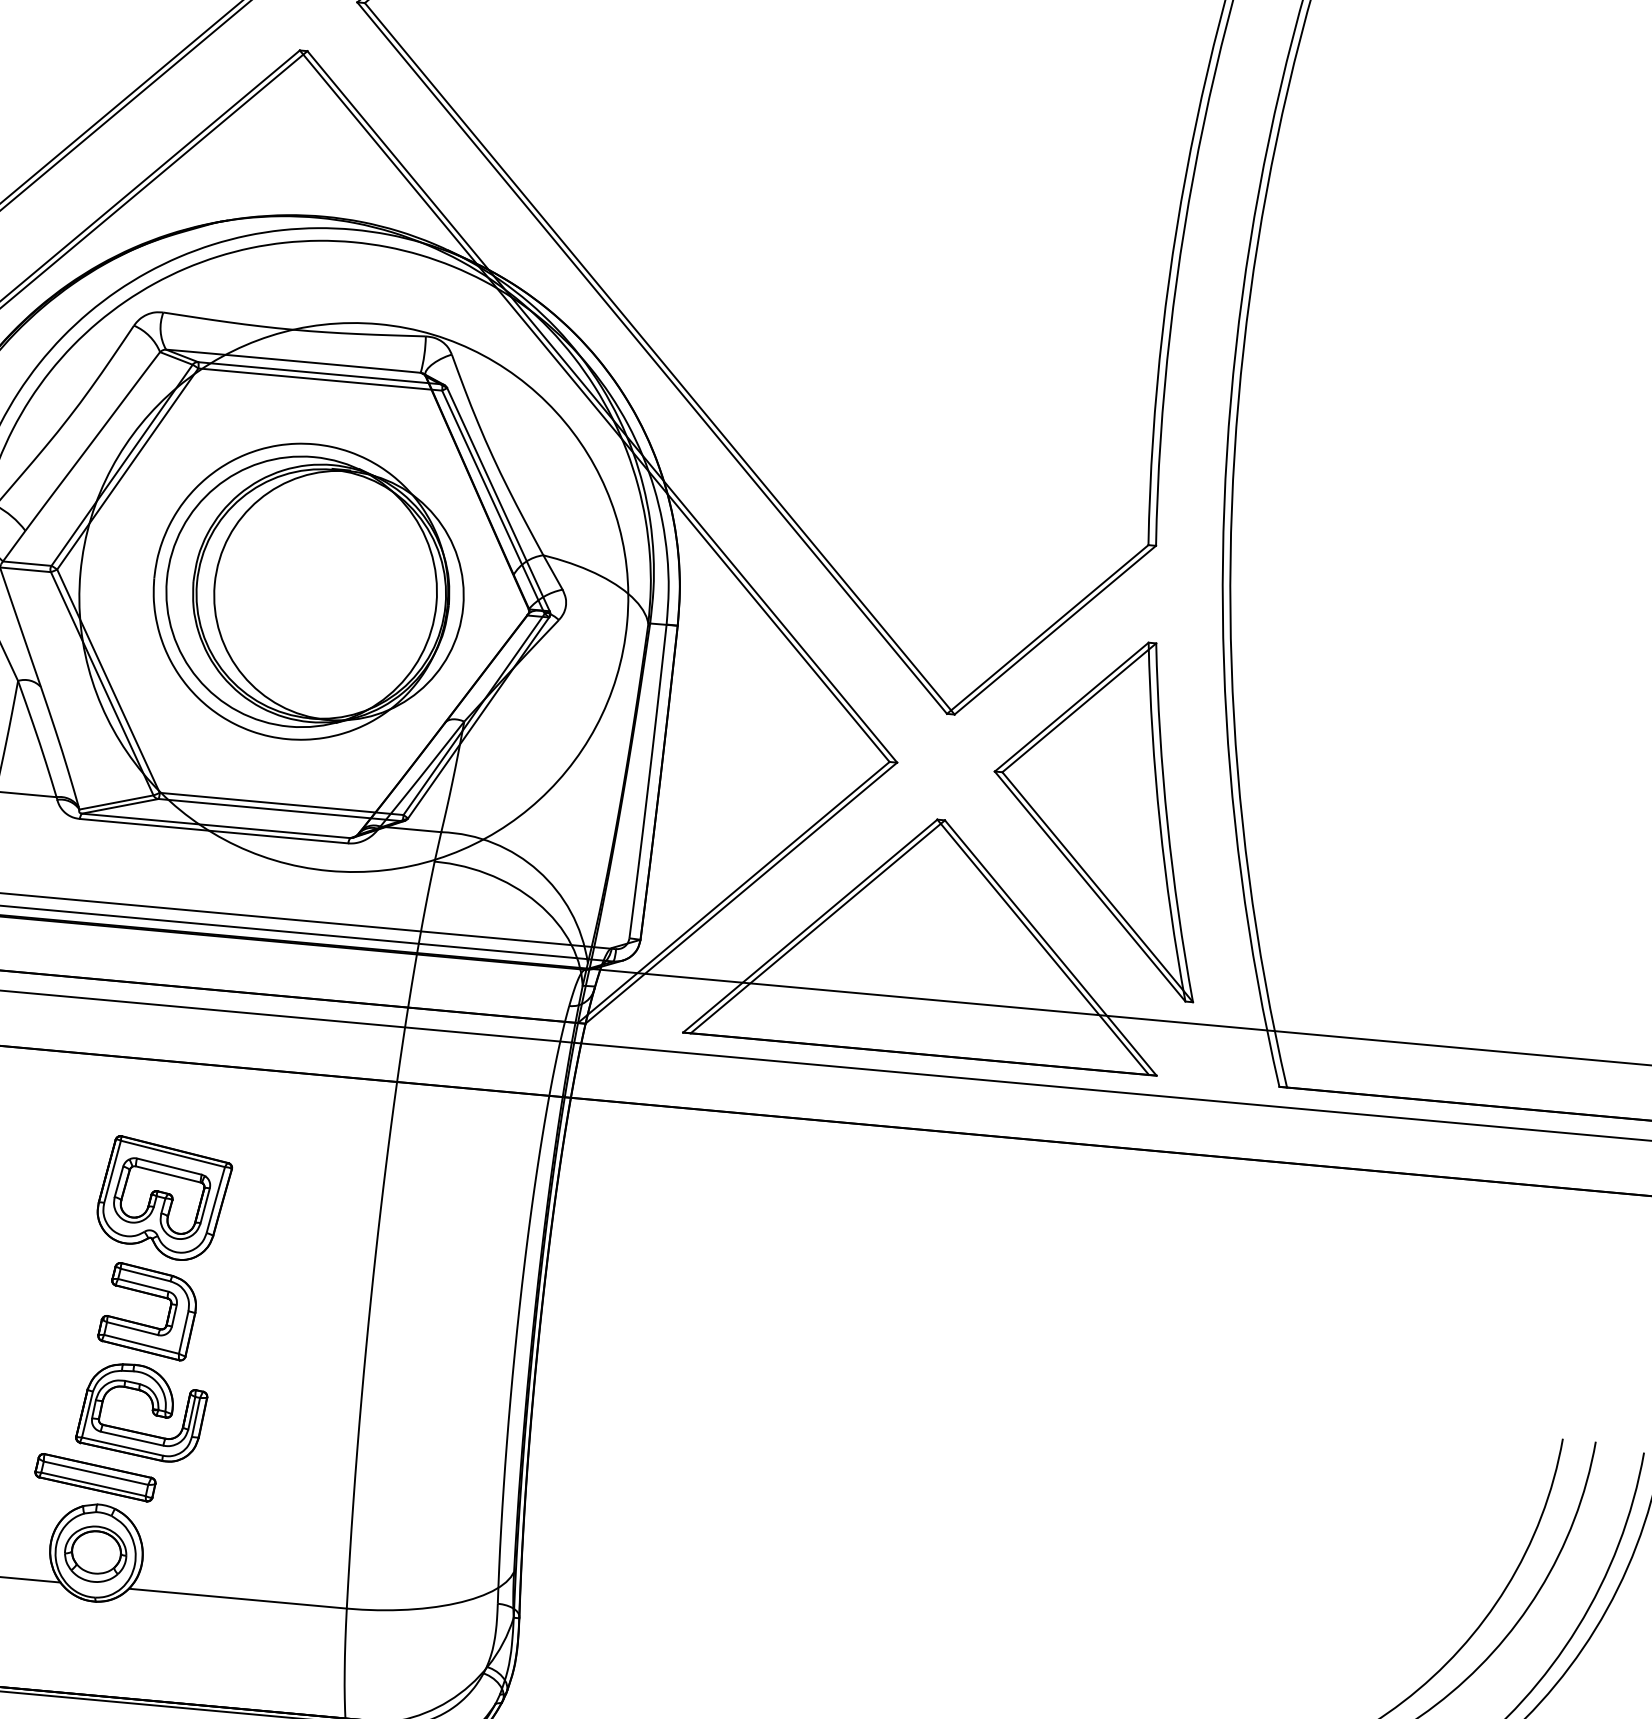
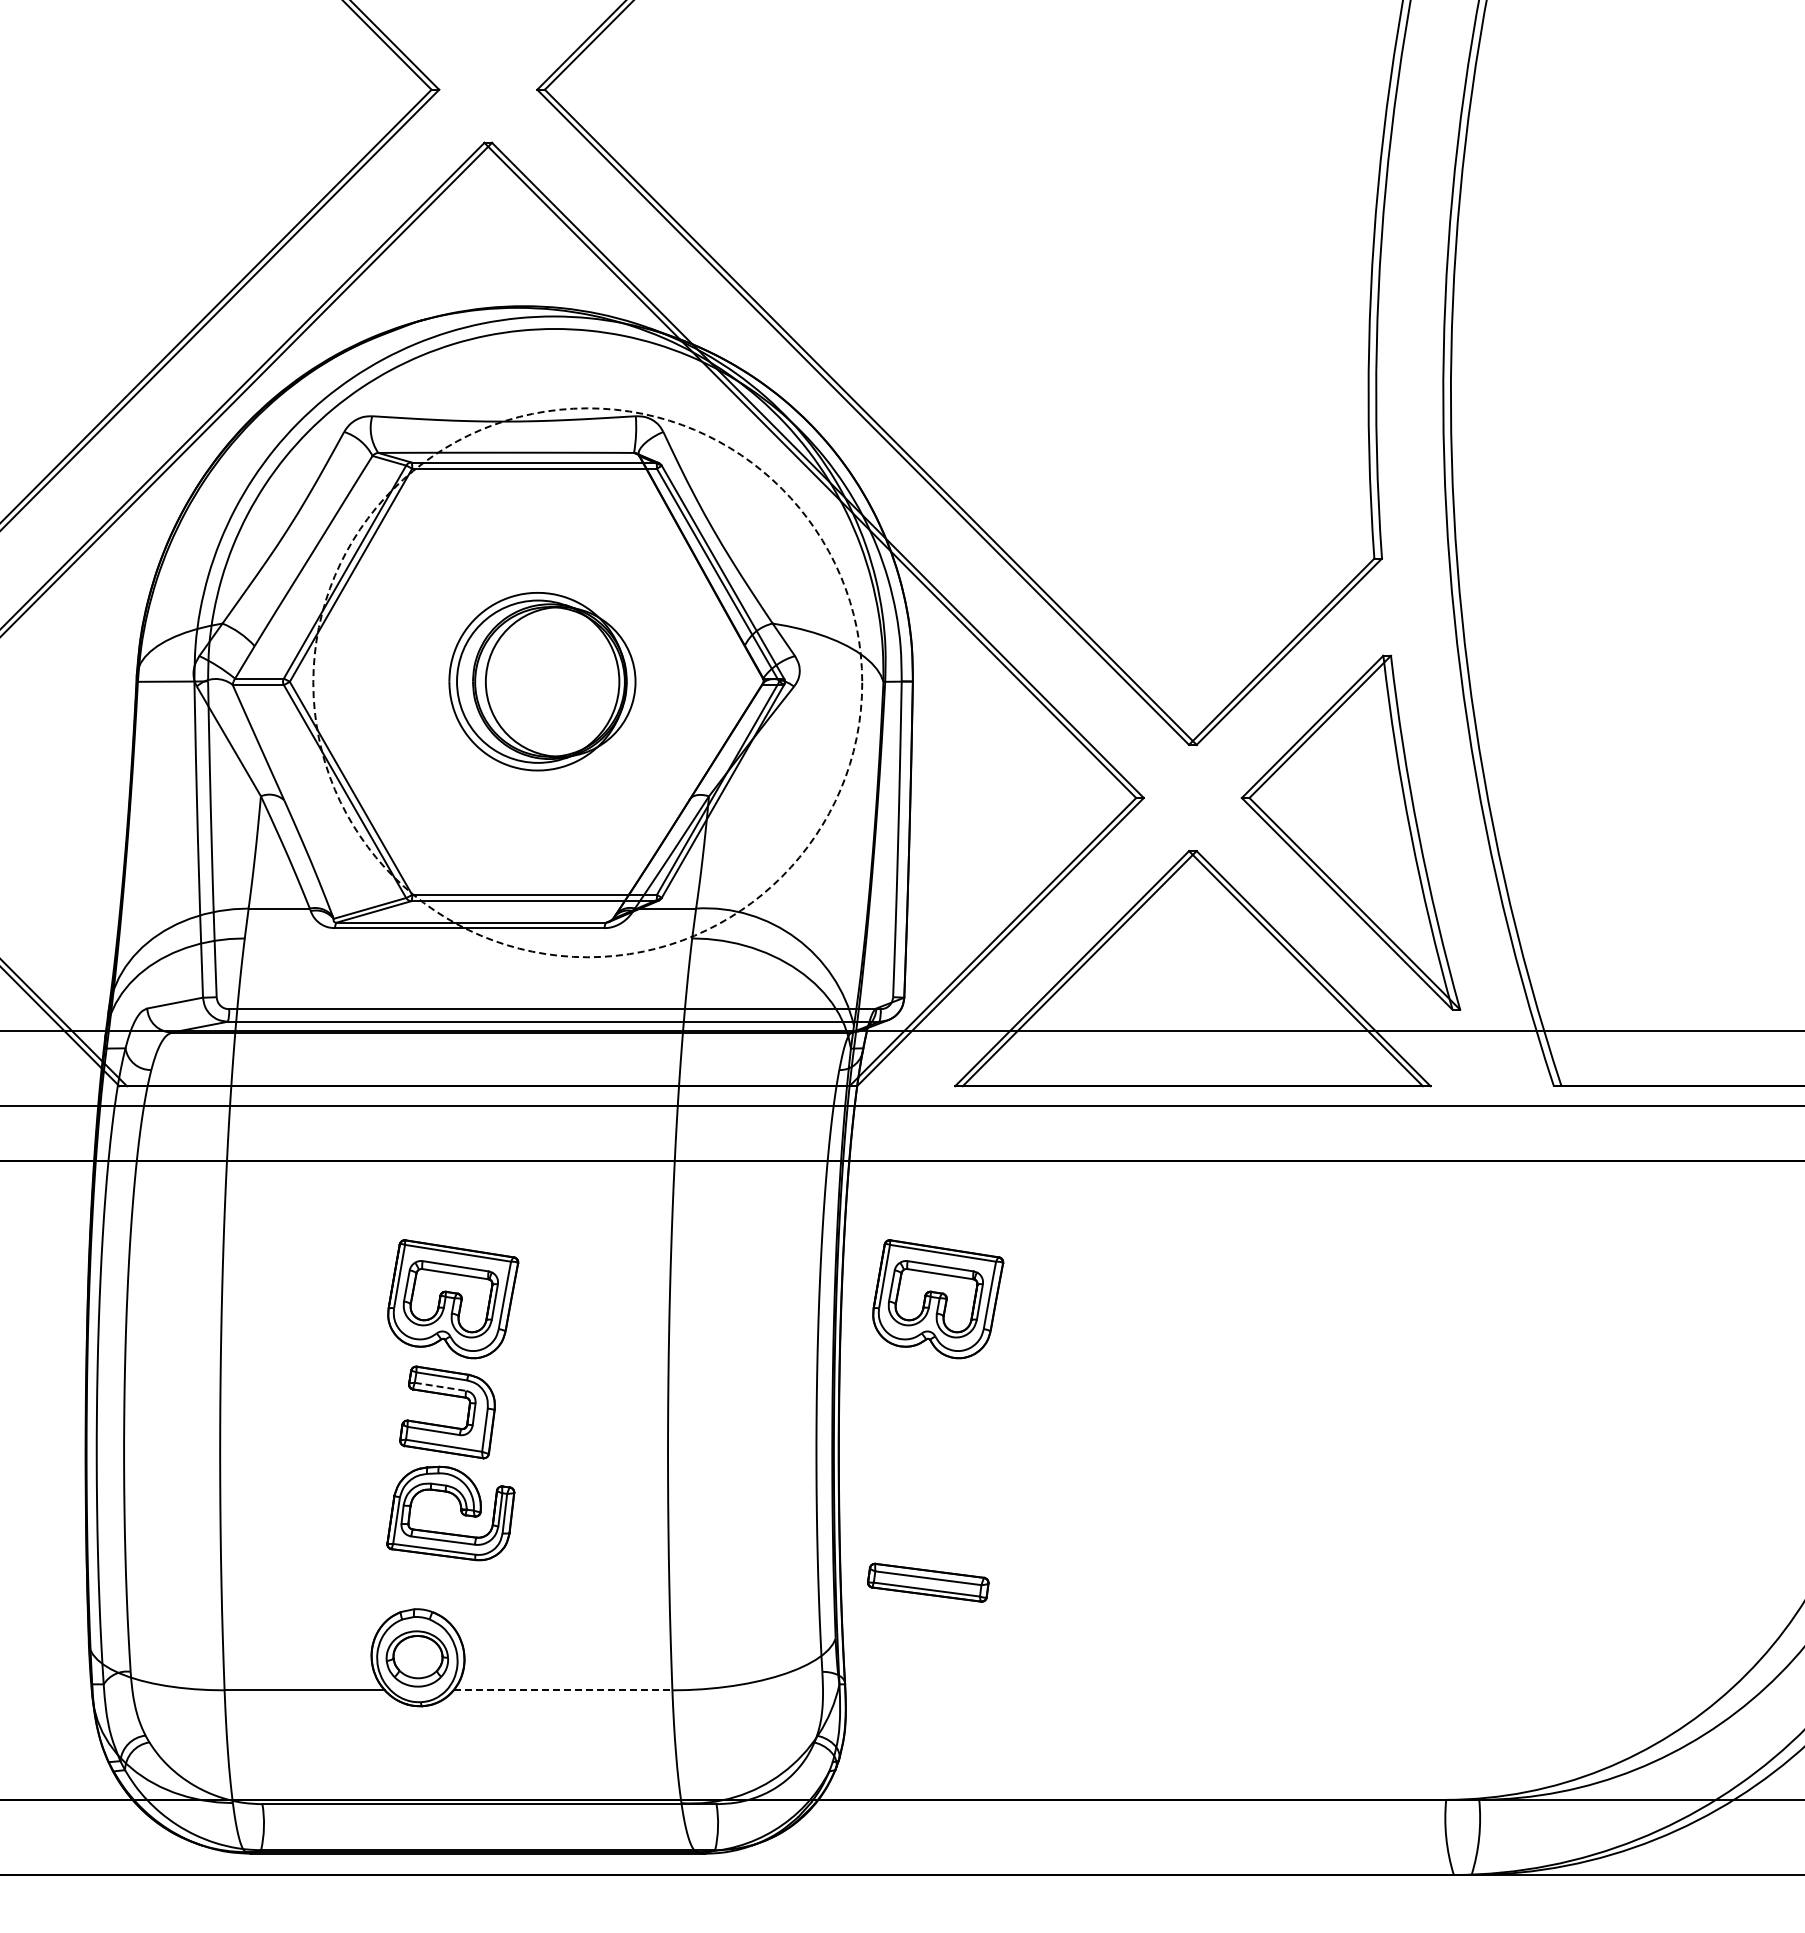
part: (308, 592) -> (542, 681), size x0.6
circle: (353, 597) -> (587, 682), solid -> dashed
part: (647, 1243) -> (938, 1299), added
line: (144, 1285) -> (441, 1386), solid -> dashed
part: (95, 1477) -> (928, 1582), moved
line: (238, 1598) -> (563, 1690), solid -> dashed

